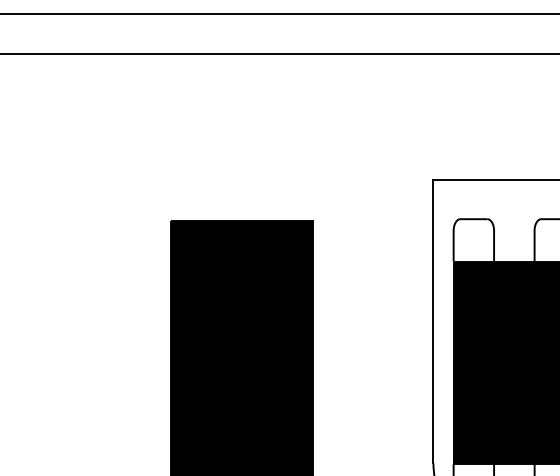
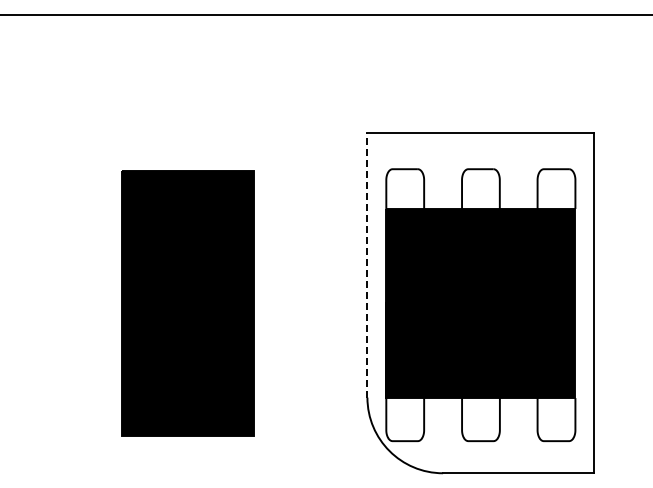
line: (433, 321) -> (367, 264), solid -> dashed

